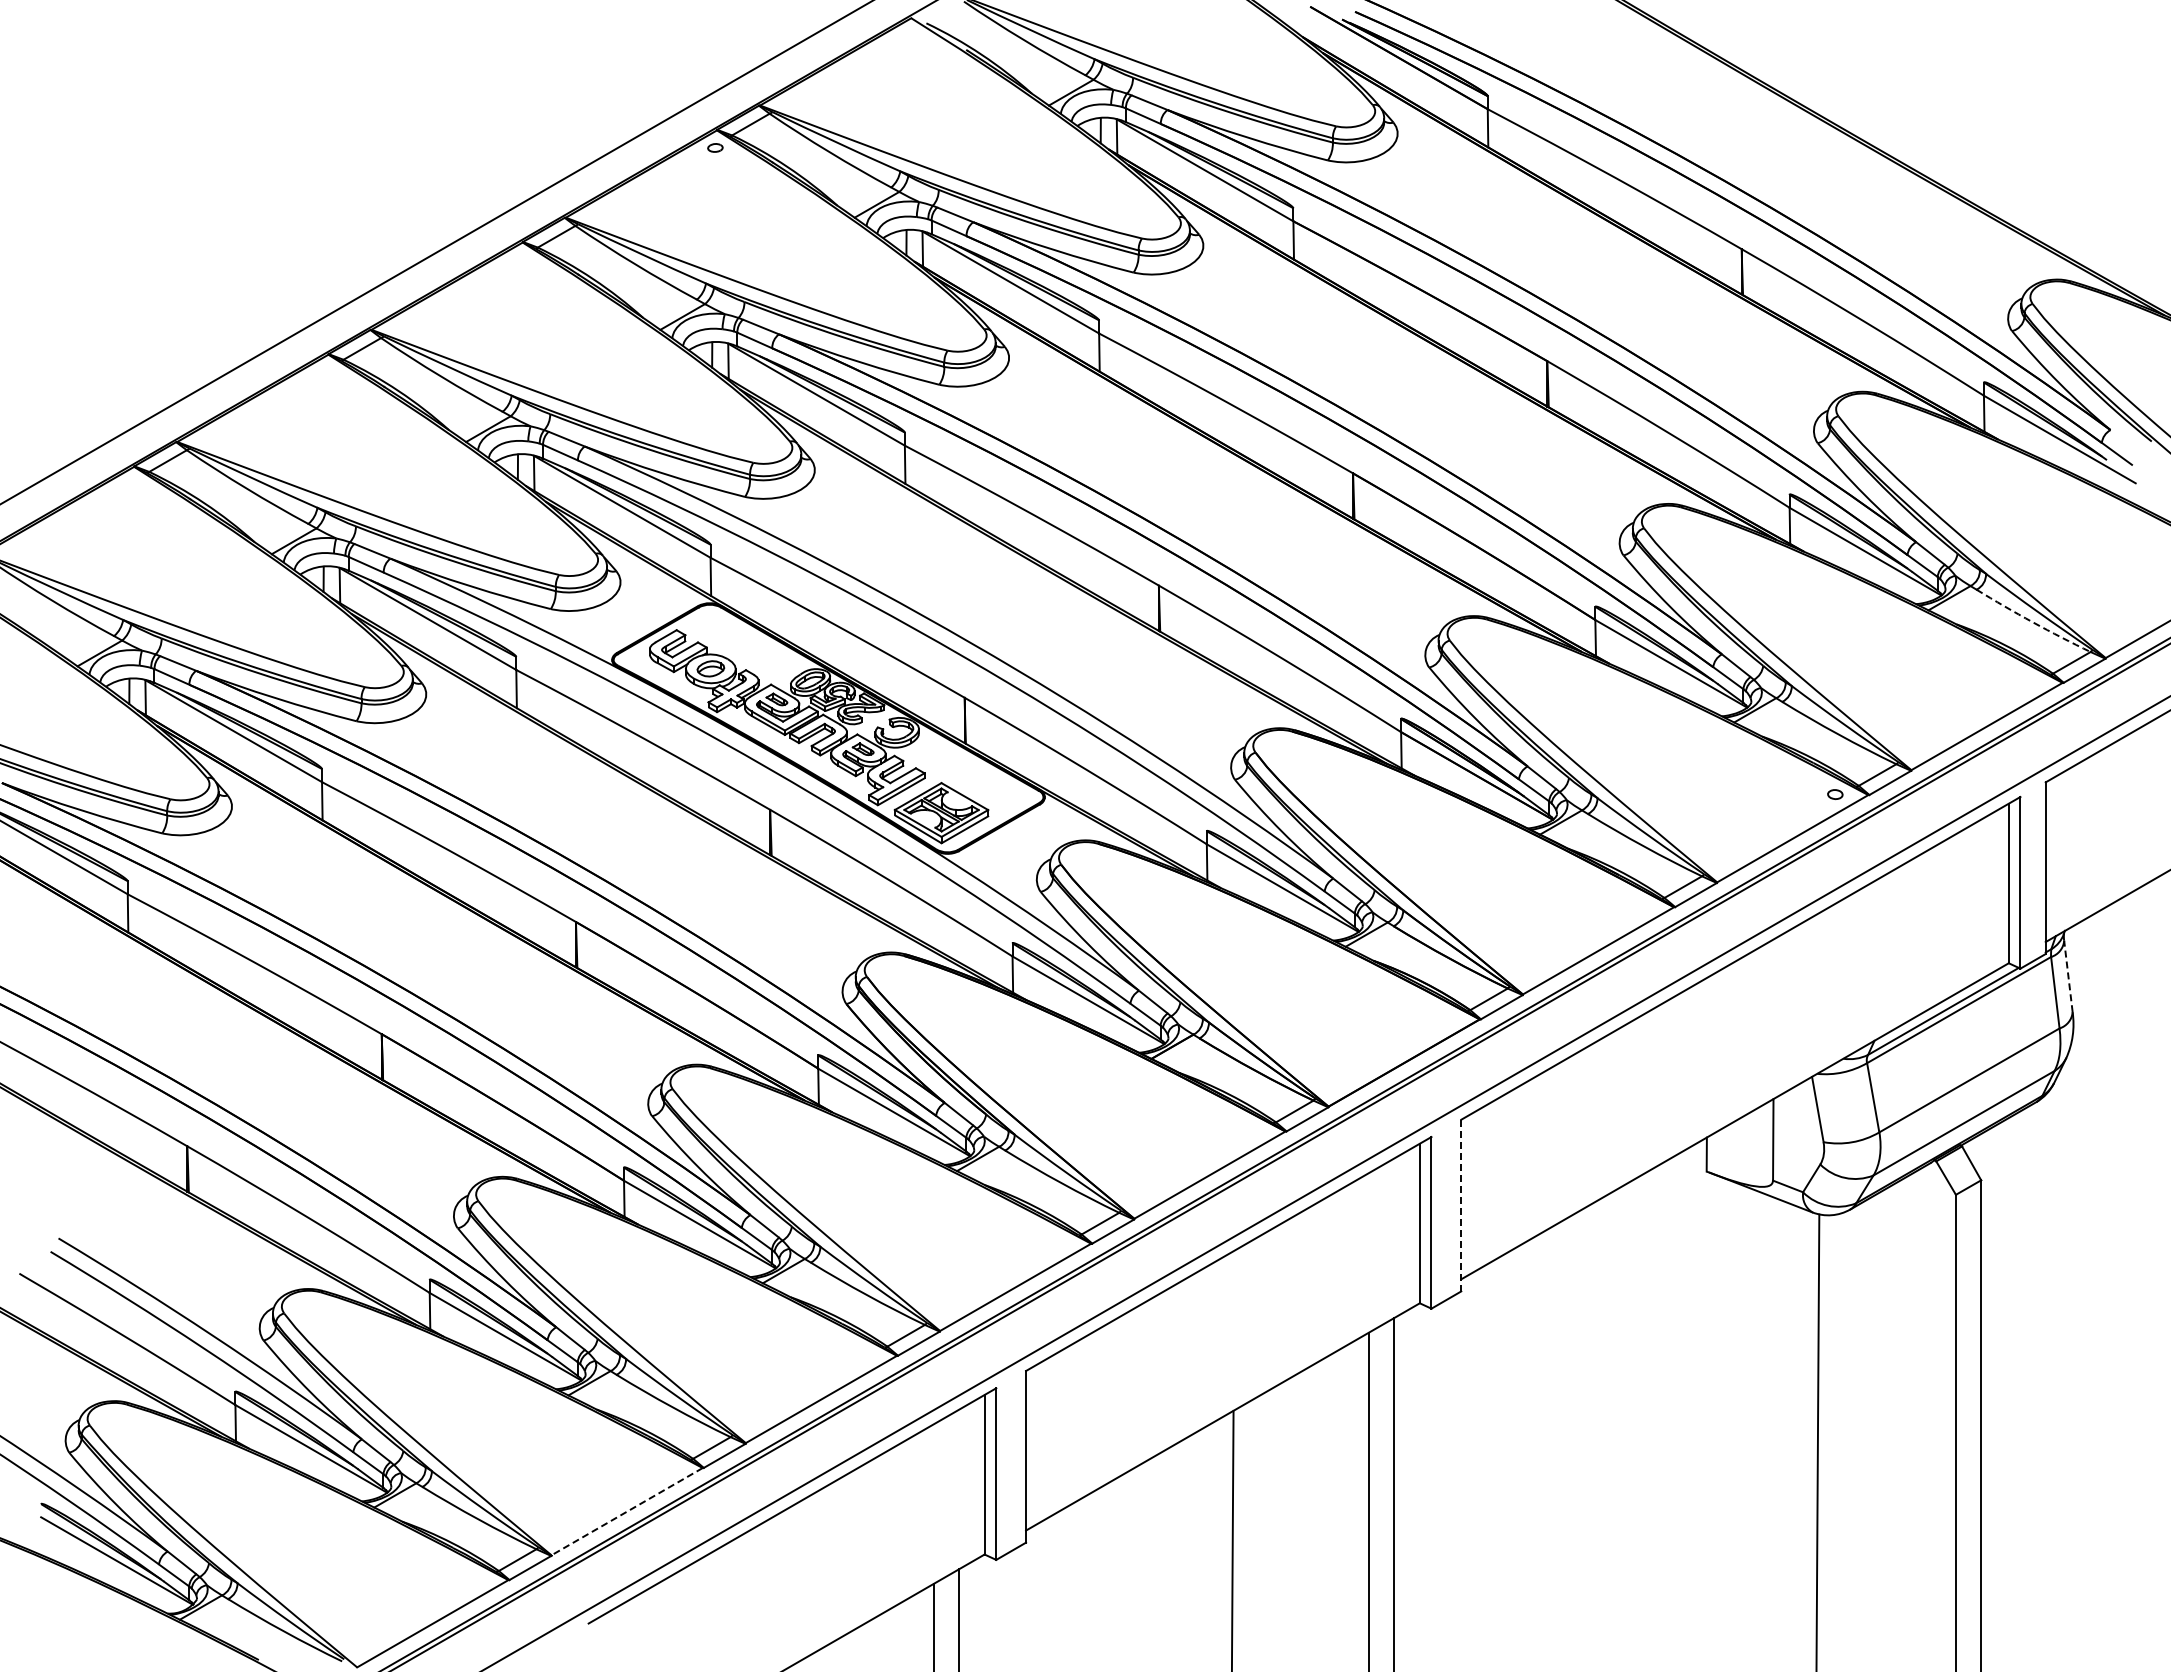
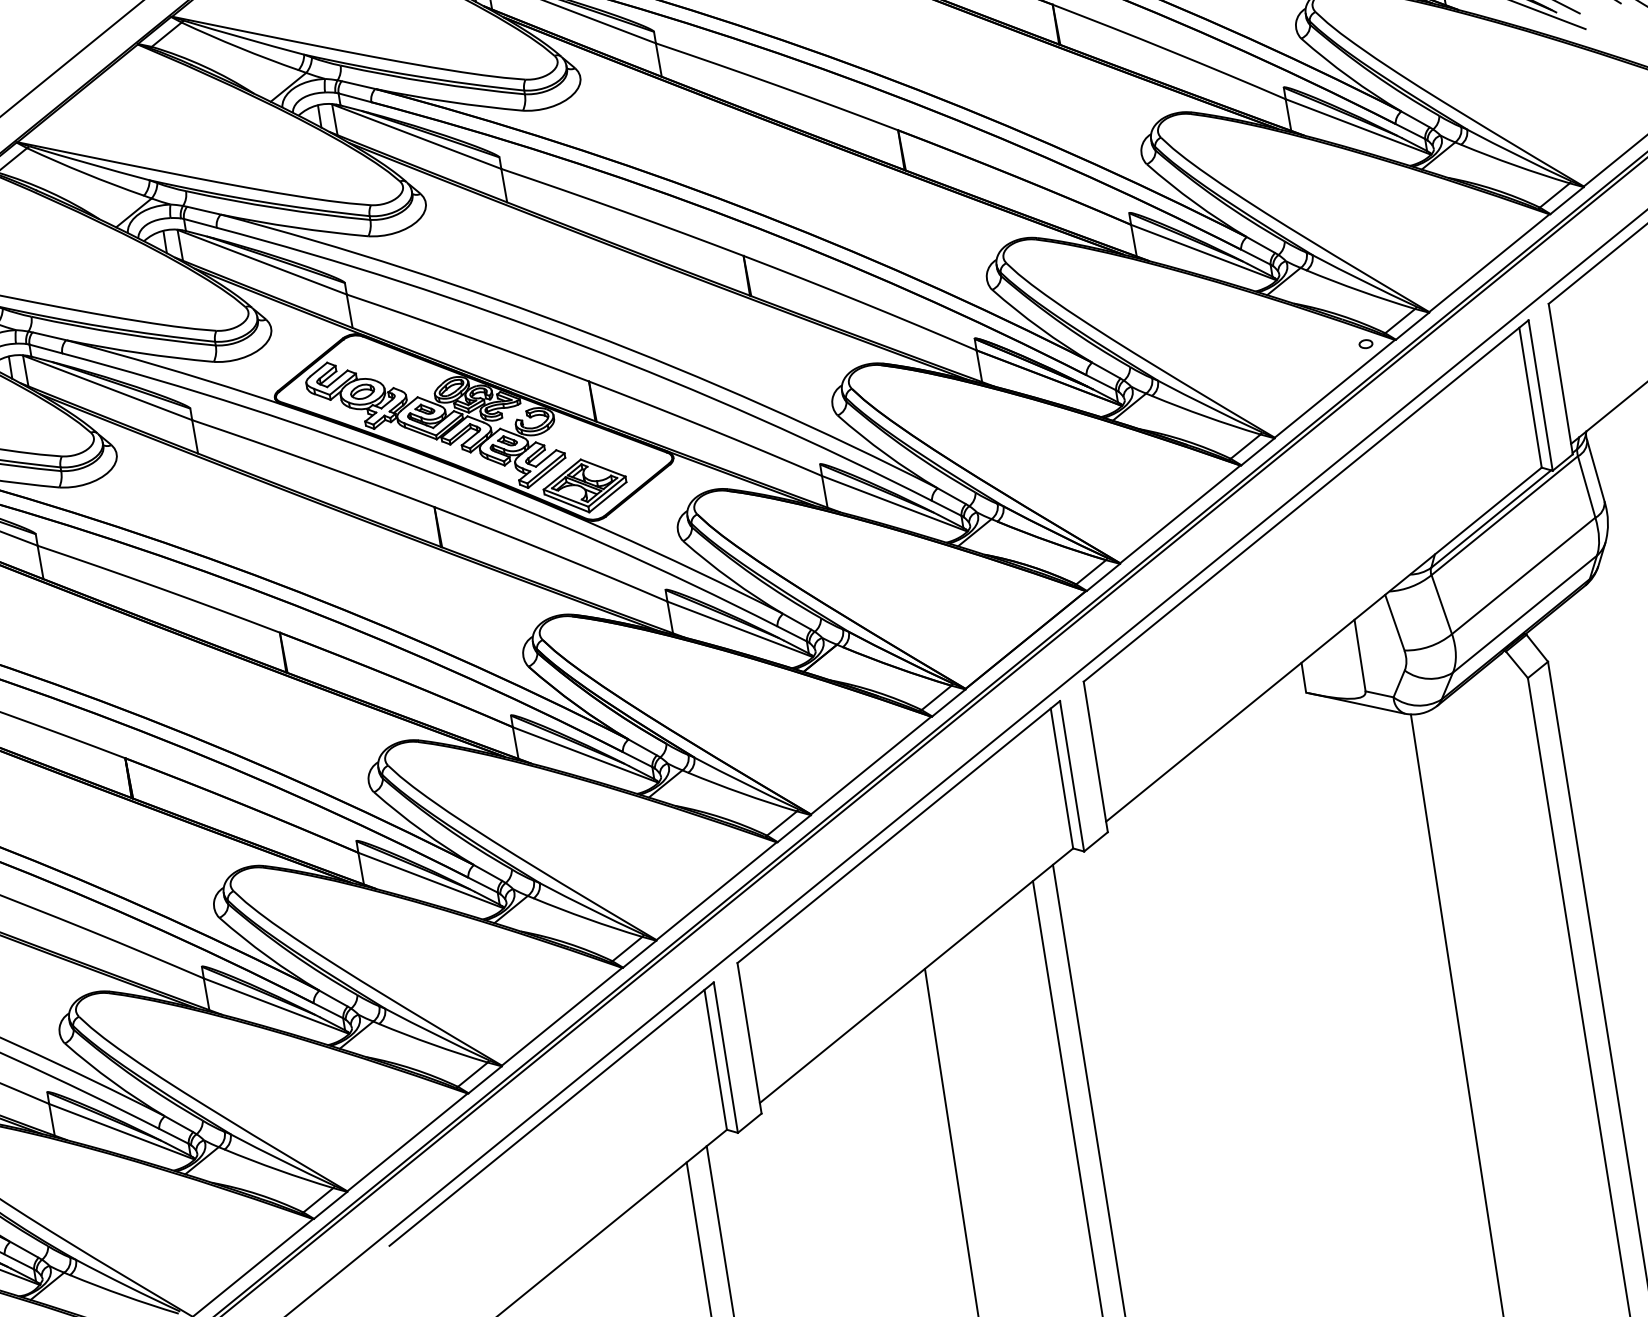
arc: (2032, 622) -> (1514, 165), dashed -> solid
line: (2068, 976) -> (1595, 470), dashed -> solid
line: (1461, 1205) -> (1095, 756), dashed -> solid
line: (626, 1511) -> (406, 1142), dashed -> solid

